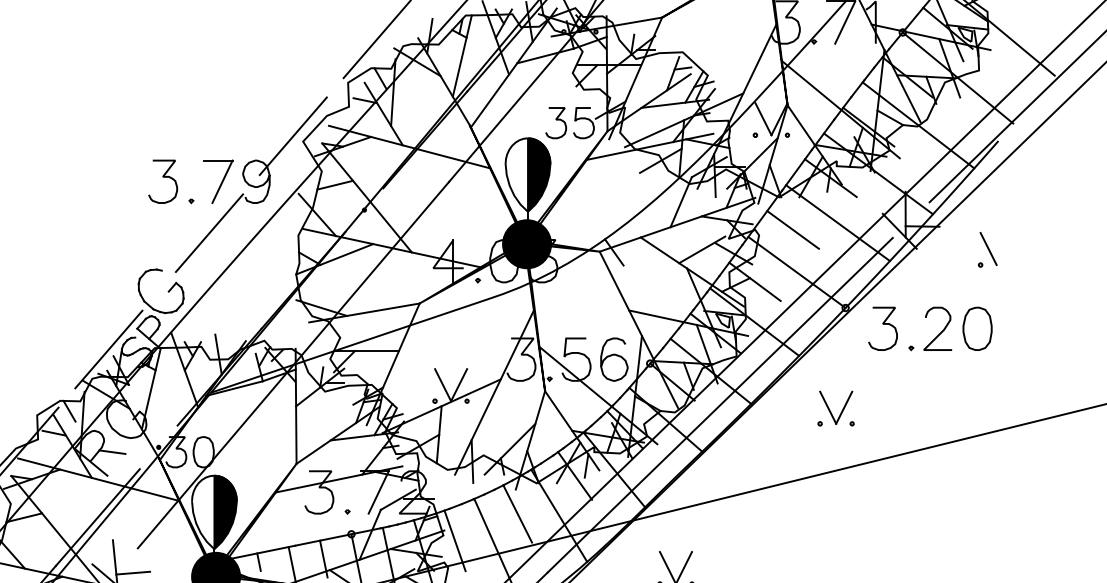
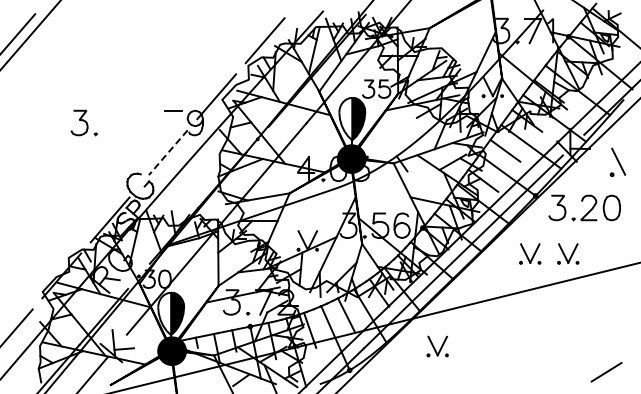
part: (170, 180) -> (83, 122), moved
line: (221, 180) -> (175, 122), removed
line: (209, 232) -> (168, 152), solid -> dashed
part: (987, 248) -> (617, 161), size x1.4
part: (902, 407) -> (568, 253), added

